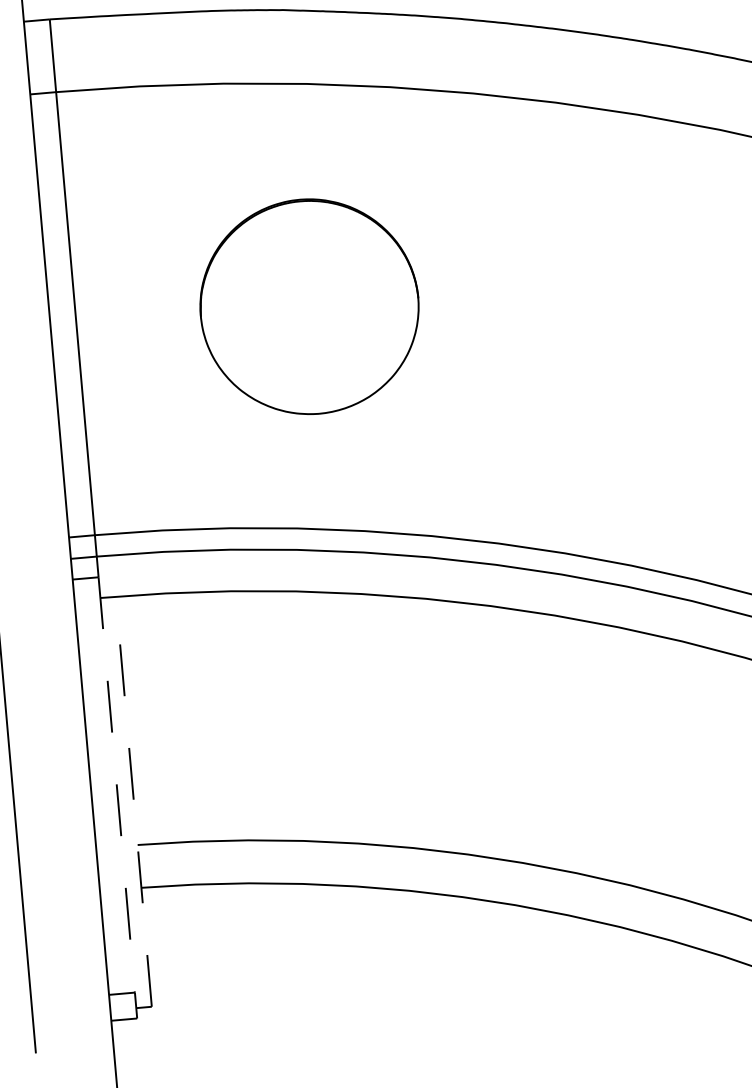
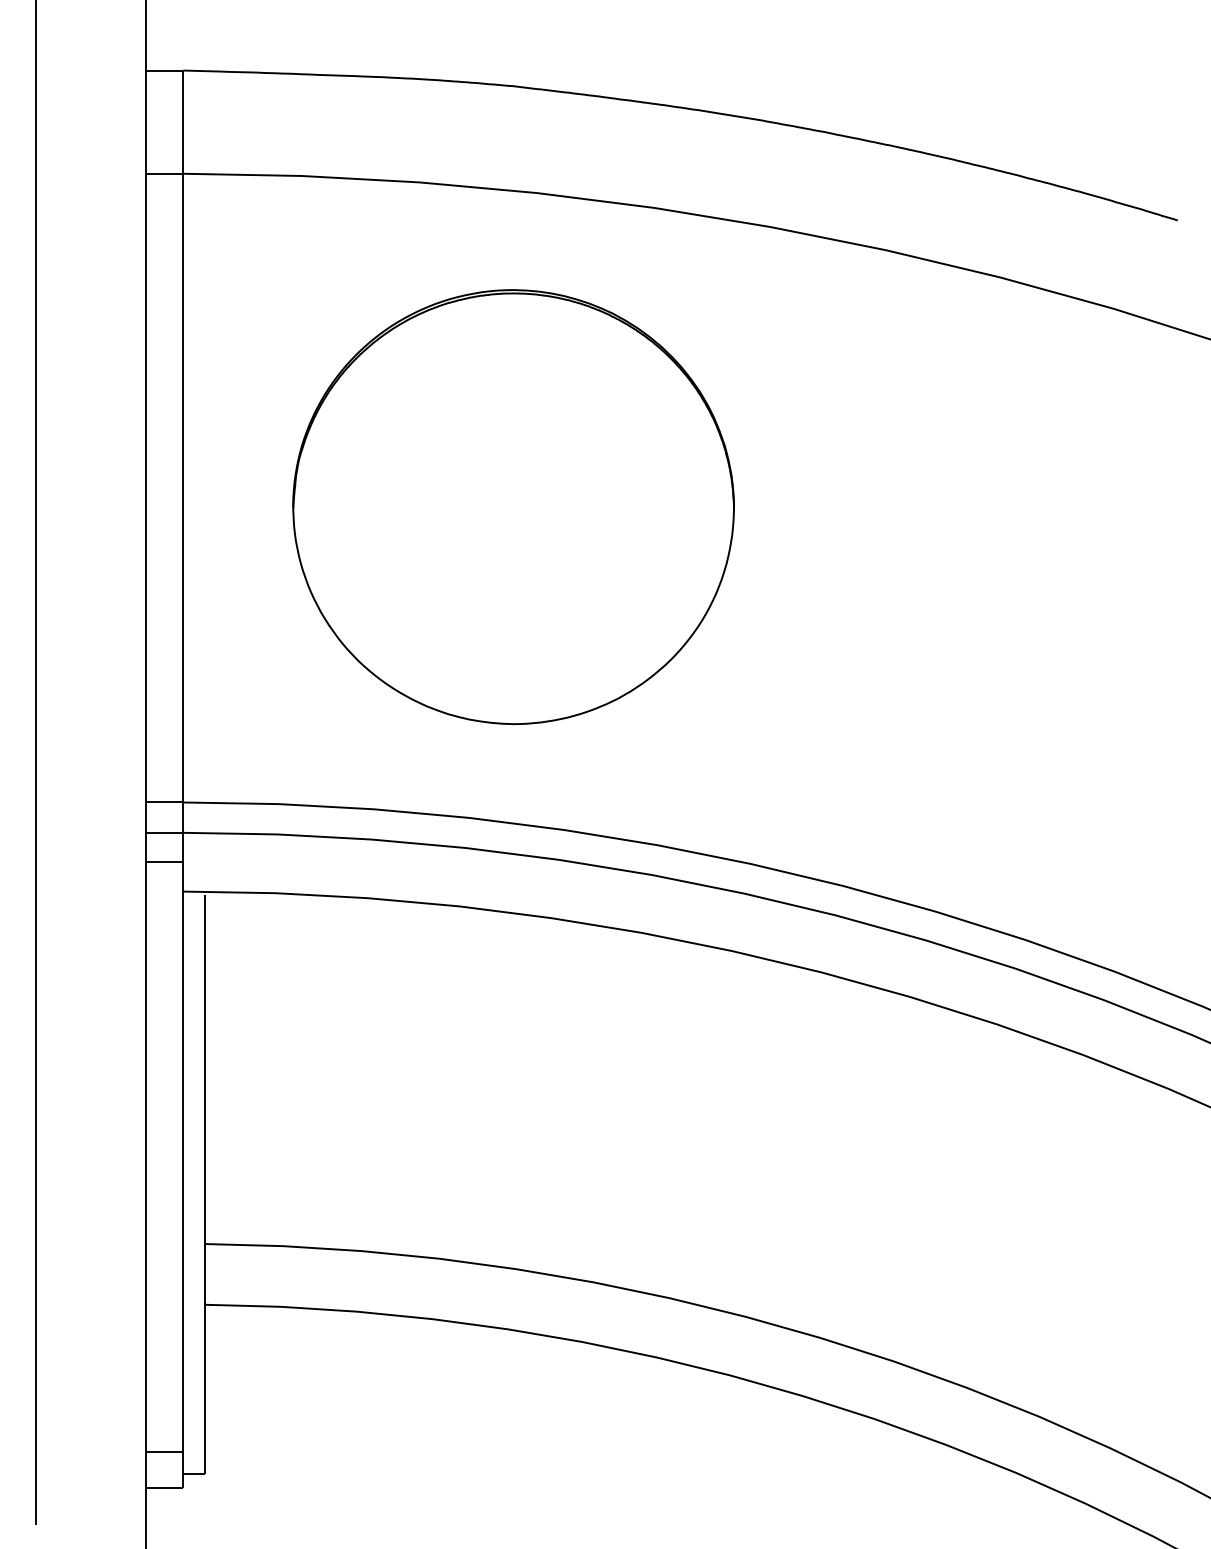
part: (309, 306) -> (513, 507), size x1.43
line: (116, 784) -> (183, 1156), dashed -> solid
line: (134, 802) -> (205, 1183), dashed -> solid

